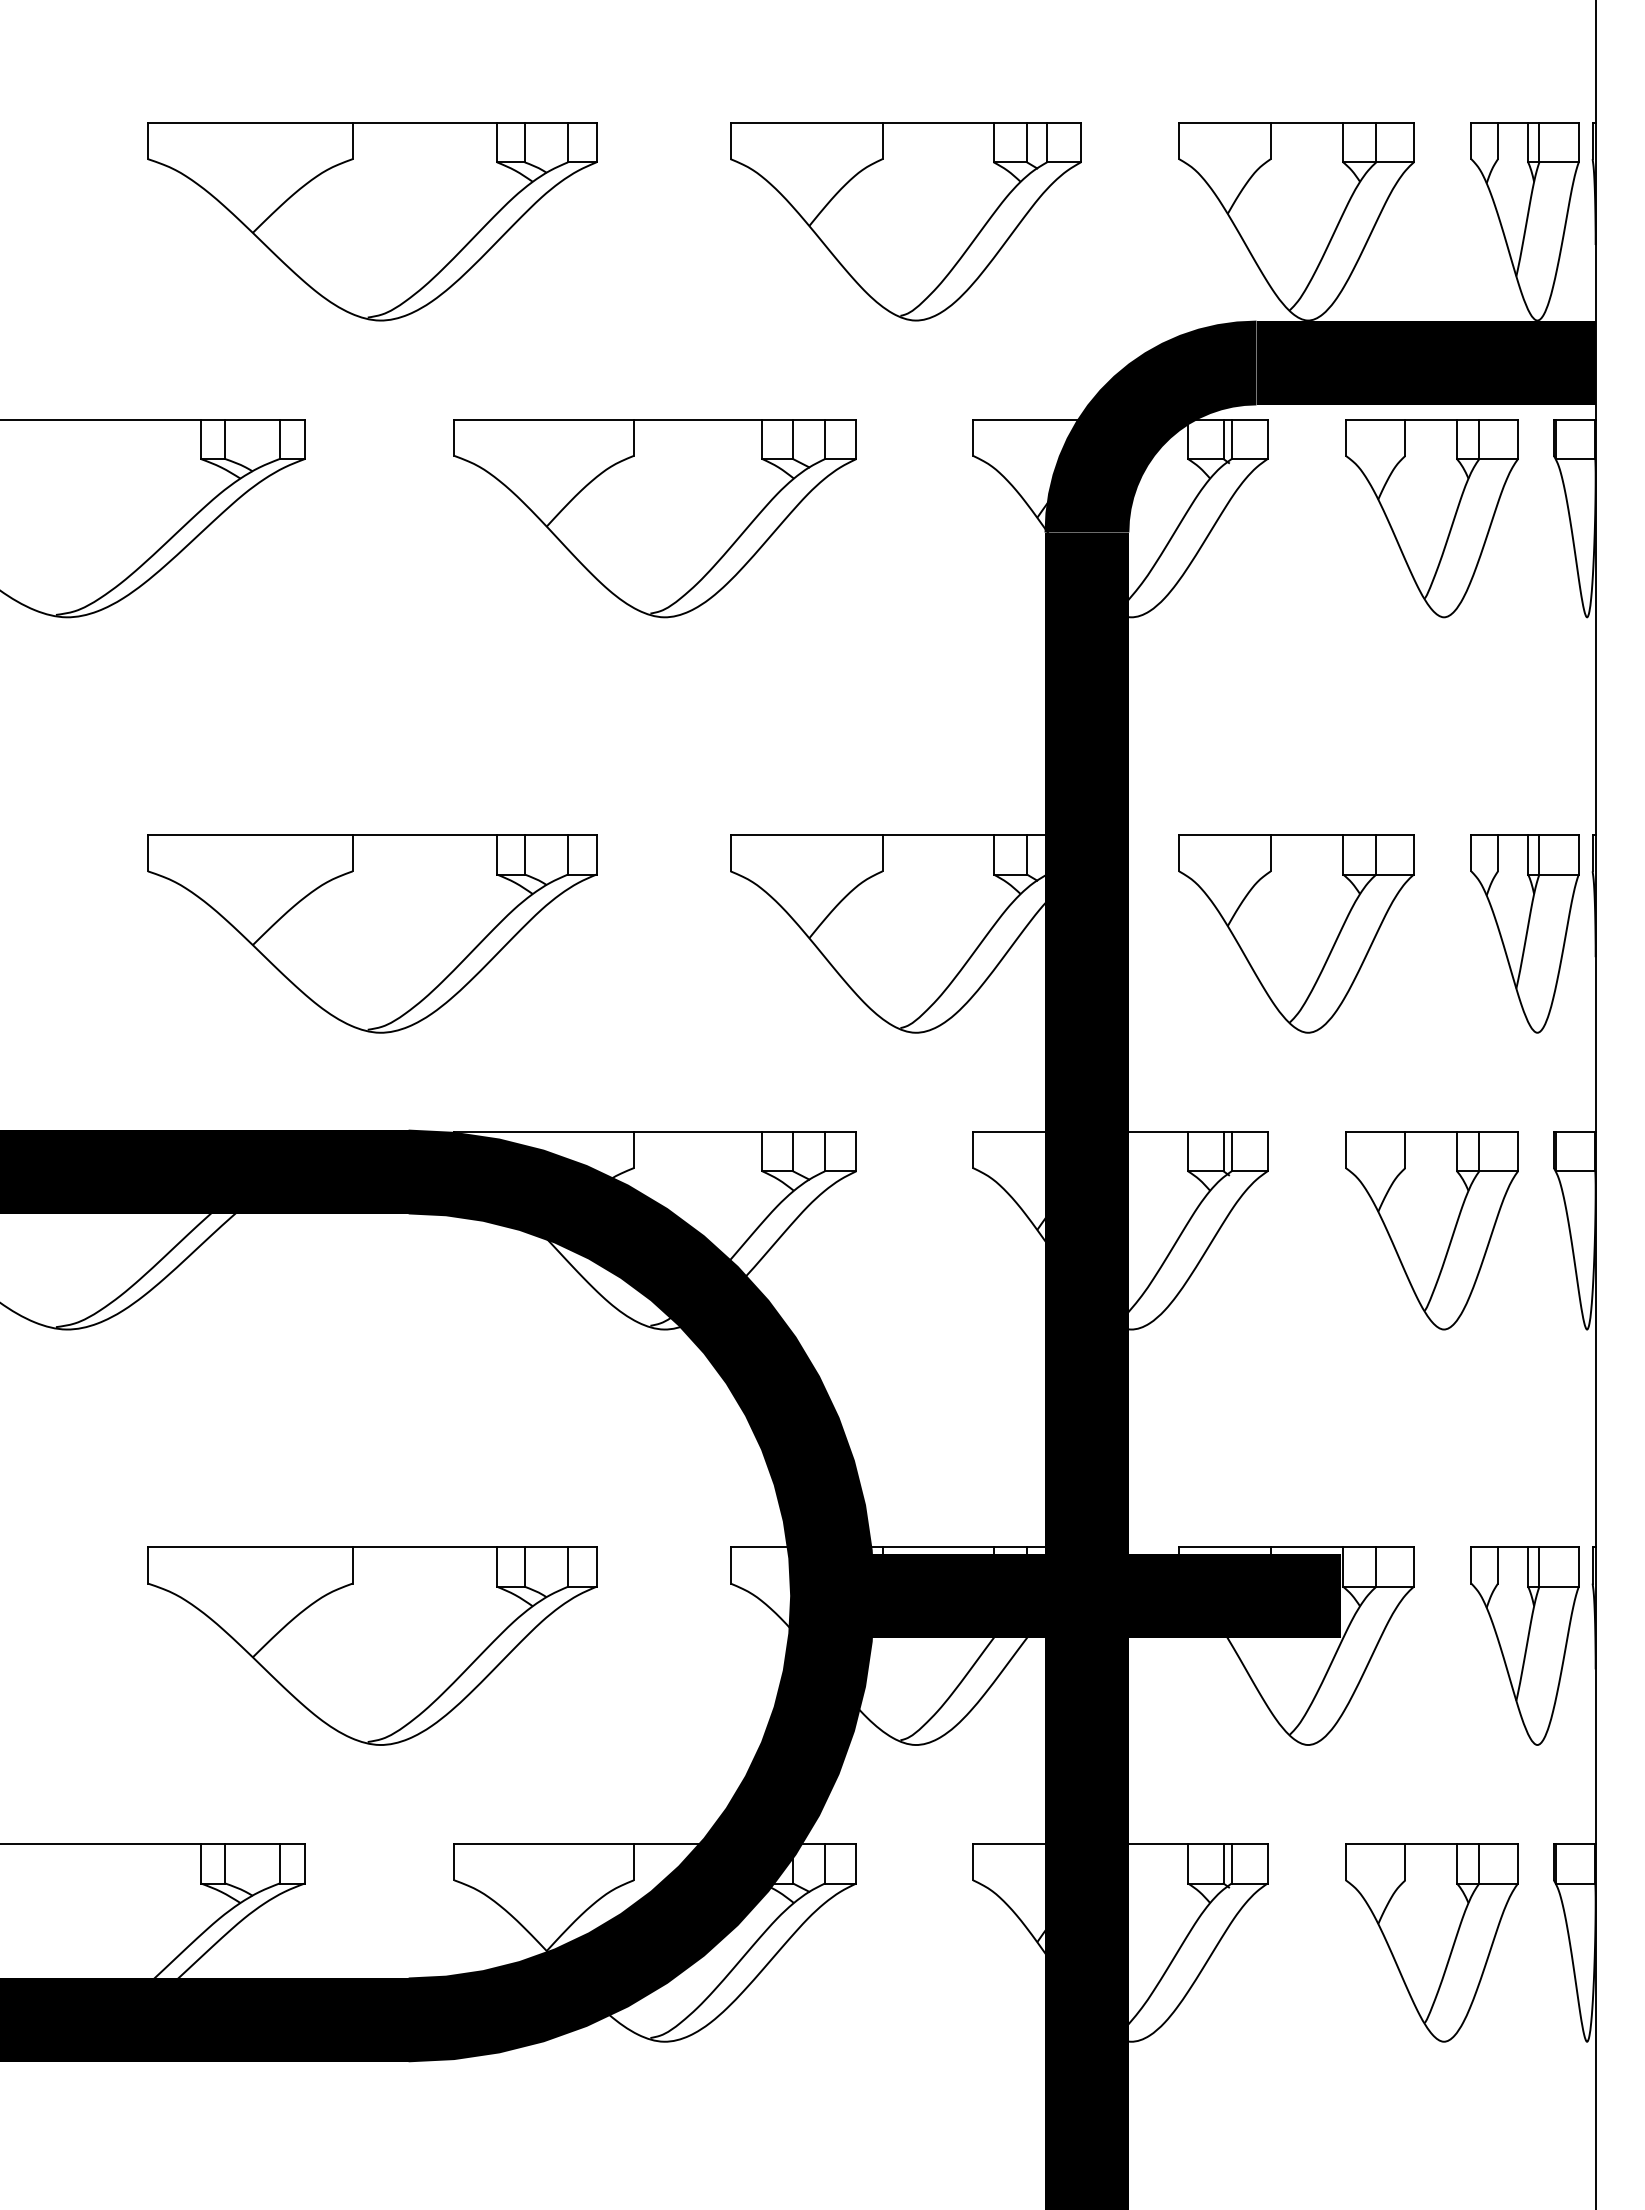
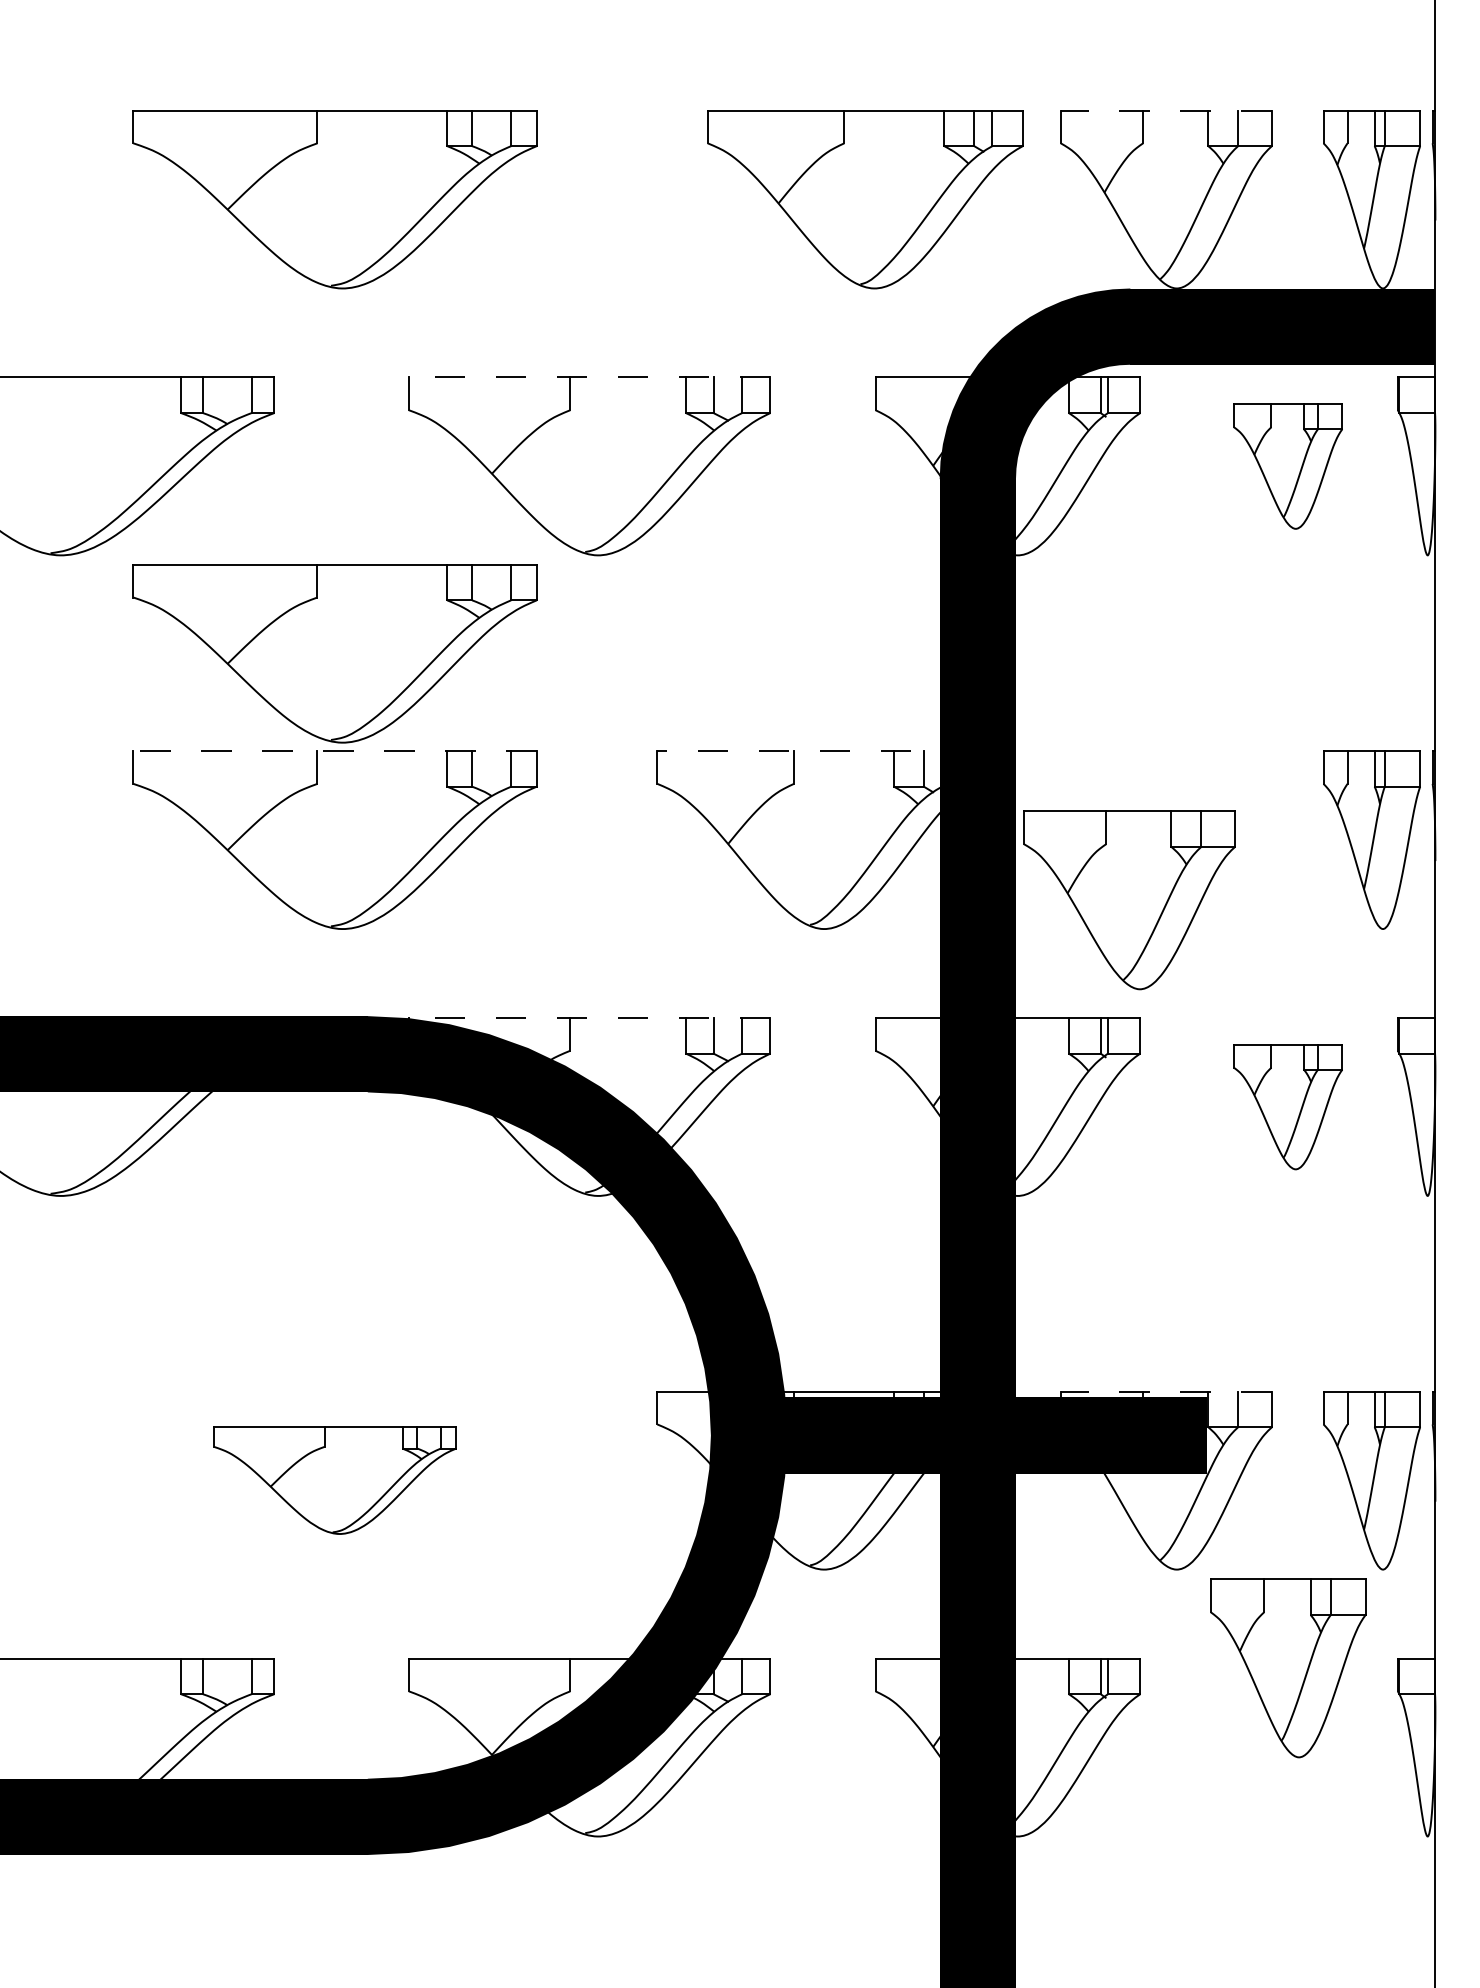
line: (1296, 122) -> (1166, 110), solid -> dashed
part: (905, 221) -> (865, 199), moved
line: (655, 419) -> (589, 377), solid -> dashed
part: (1431, 518) -> (1287, 466), size x0.7
part: (372, 726) -> (335, 653), added
line: (371, 834) -> (334, 750), solid -> dashed
line: (905, 834) -> (814, 750), solid -> dashed
part: (1296, 933) -> (1129, 900), moved
line: (655, 1131) -> (589, 1017), solid -> dashed
part: (1431, 1230) -> (1287, 1106), size x0.7
line: (1296, 1547) -> (1166, 1391), solid -> dashed
part: (372, 1645) -> (335, 1480), size x0.6
part: (1431, 1942) -> (1287, 1668), moved

